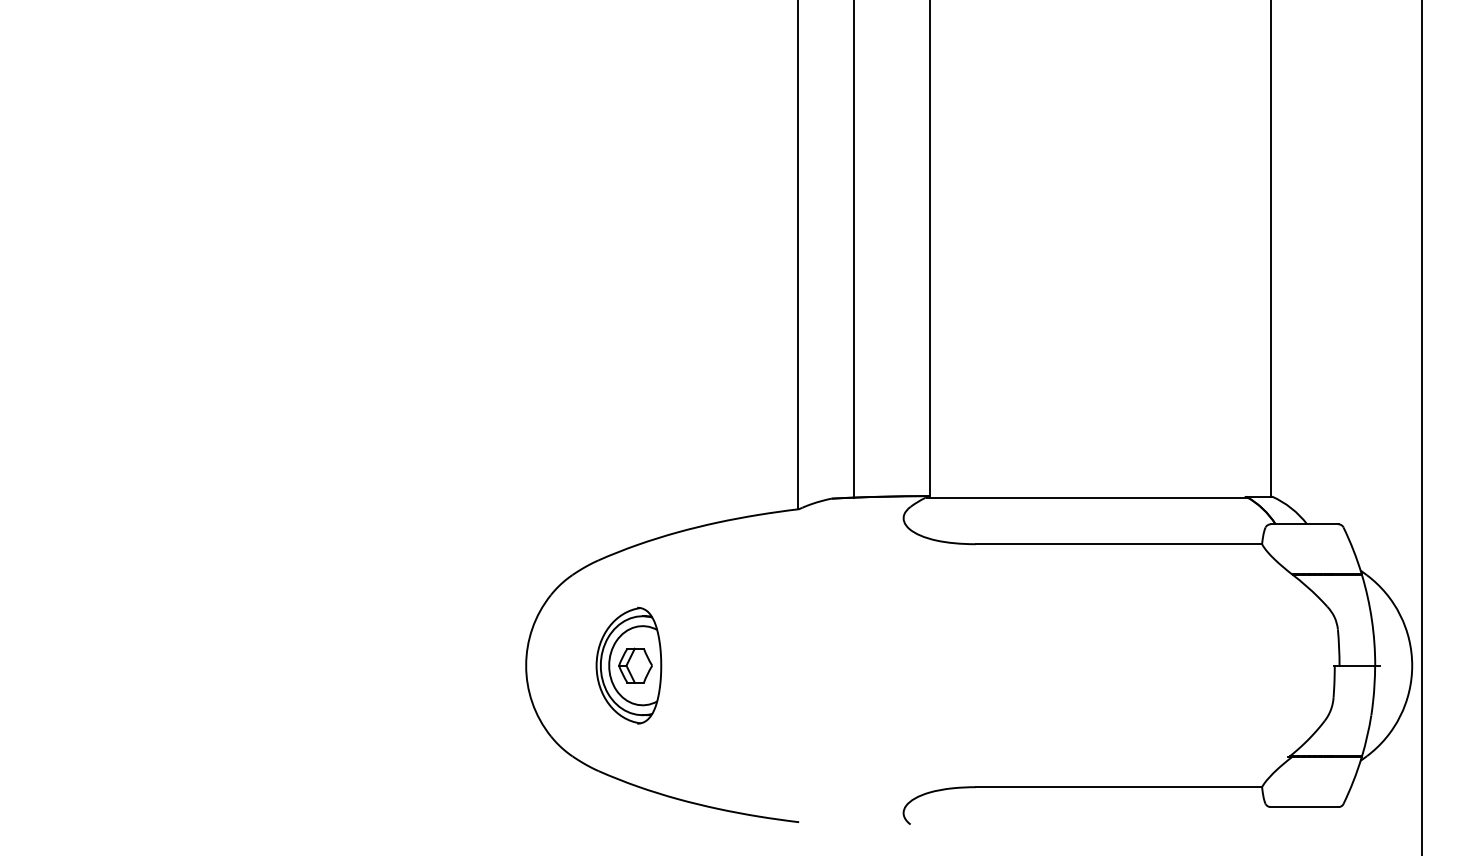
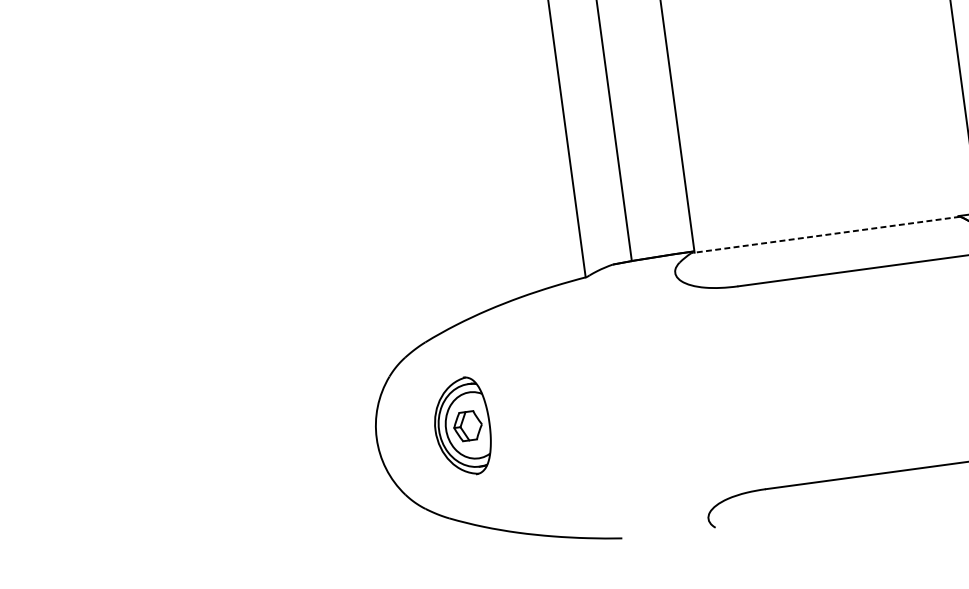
line: (1086, 497) -> (825, 234), solid -> dashed

